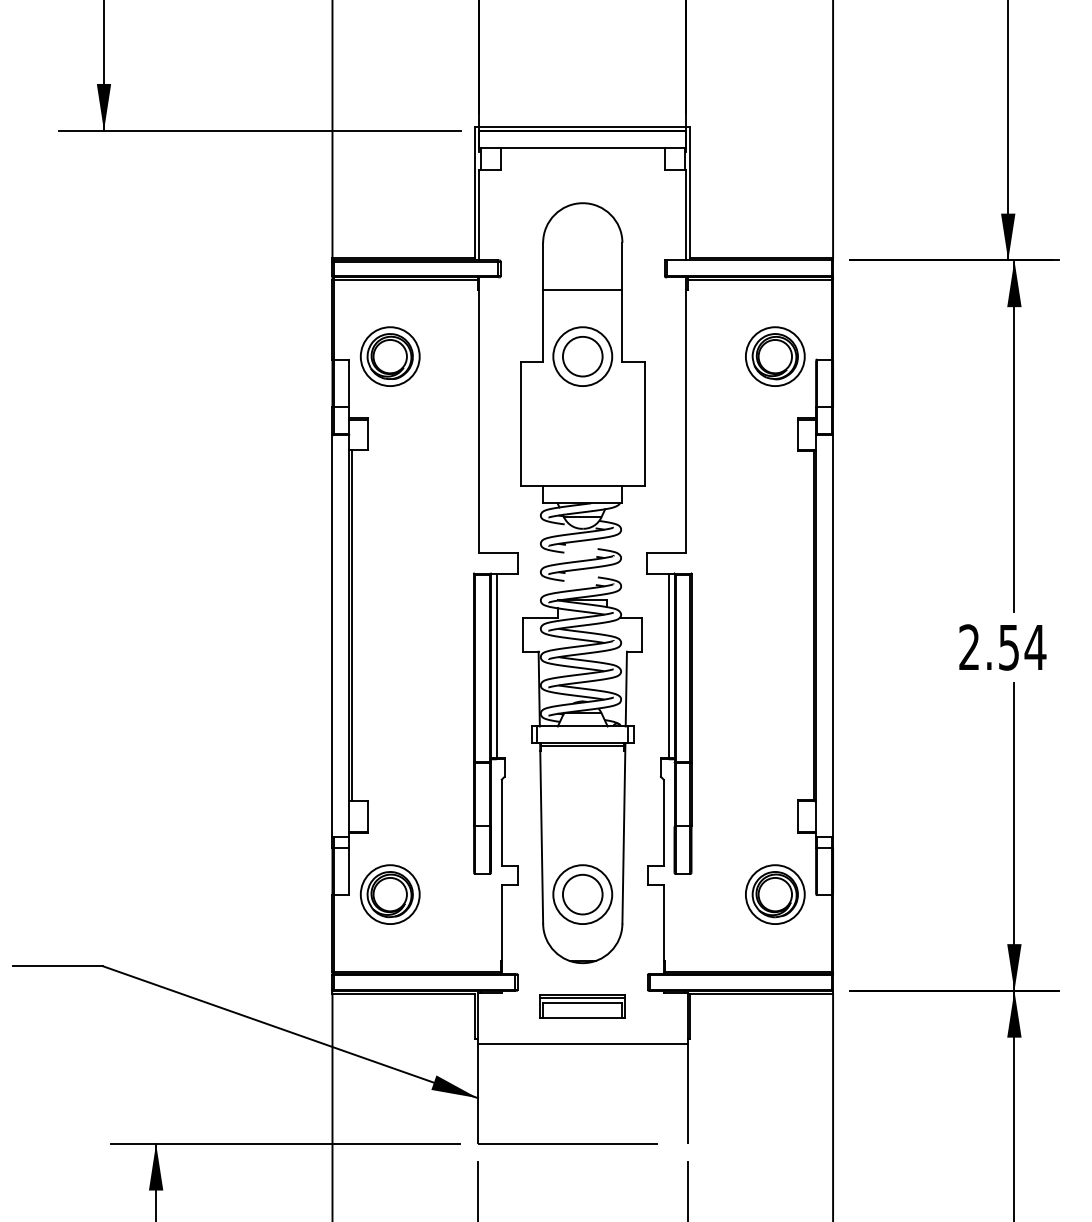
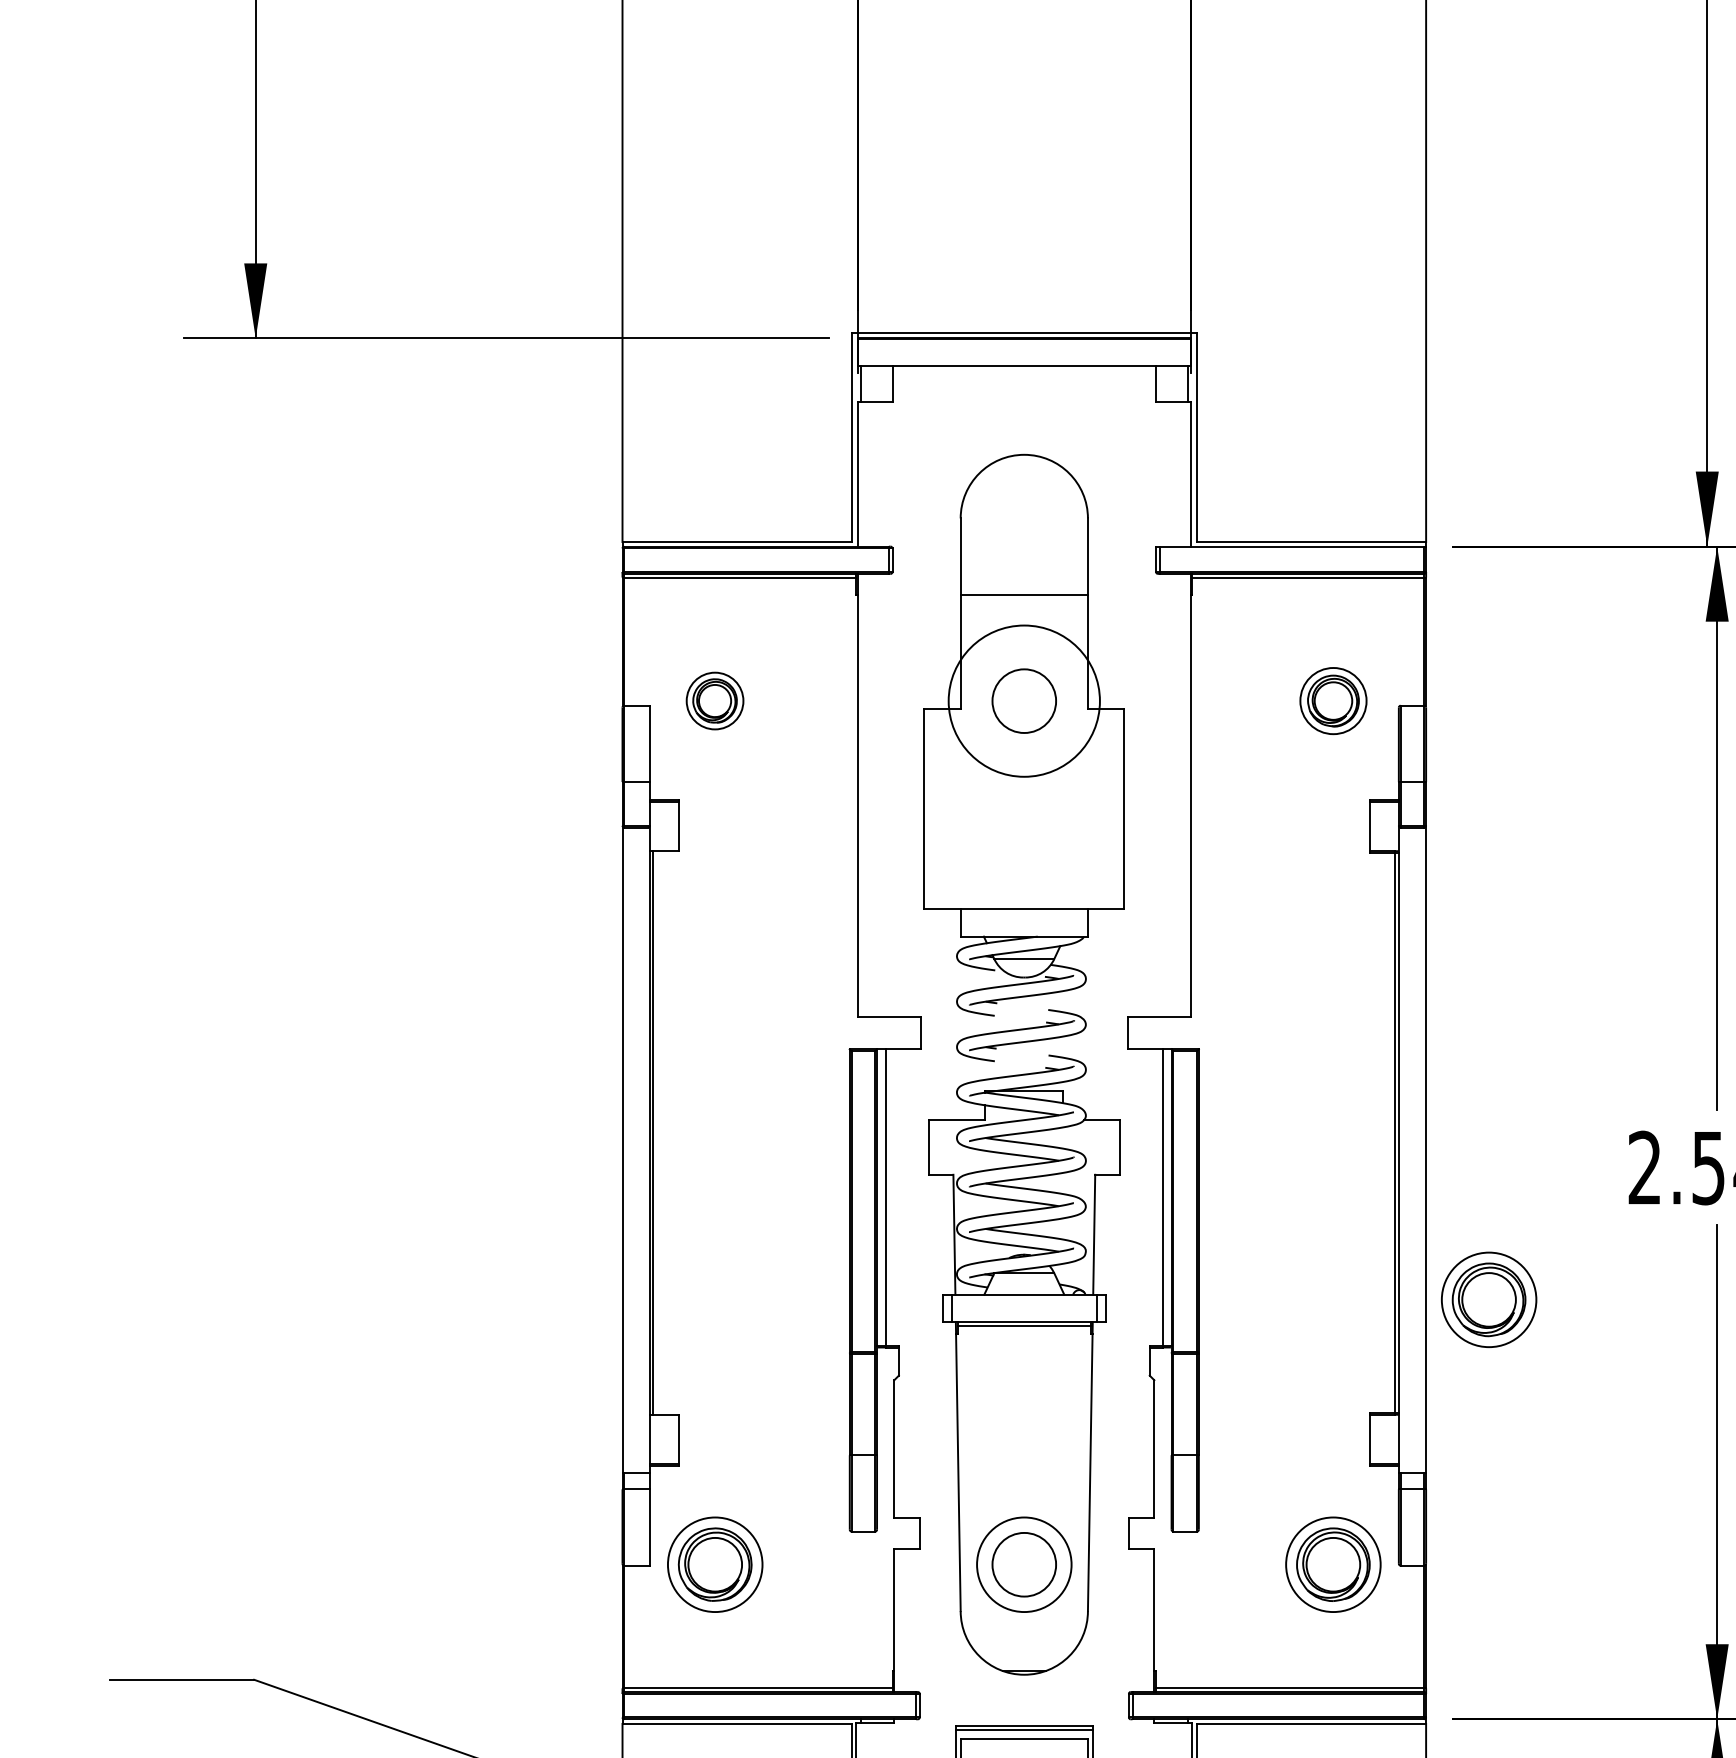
part: (389, 356) -> (714, 700), size x0.6
circle: (582, 356) -> (1023, 700), size x1.6
part: (775, 356) -> (1333, 700), size x0.7
part: (872, 729) -> (1489, 1299), added

